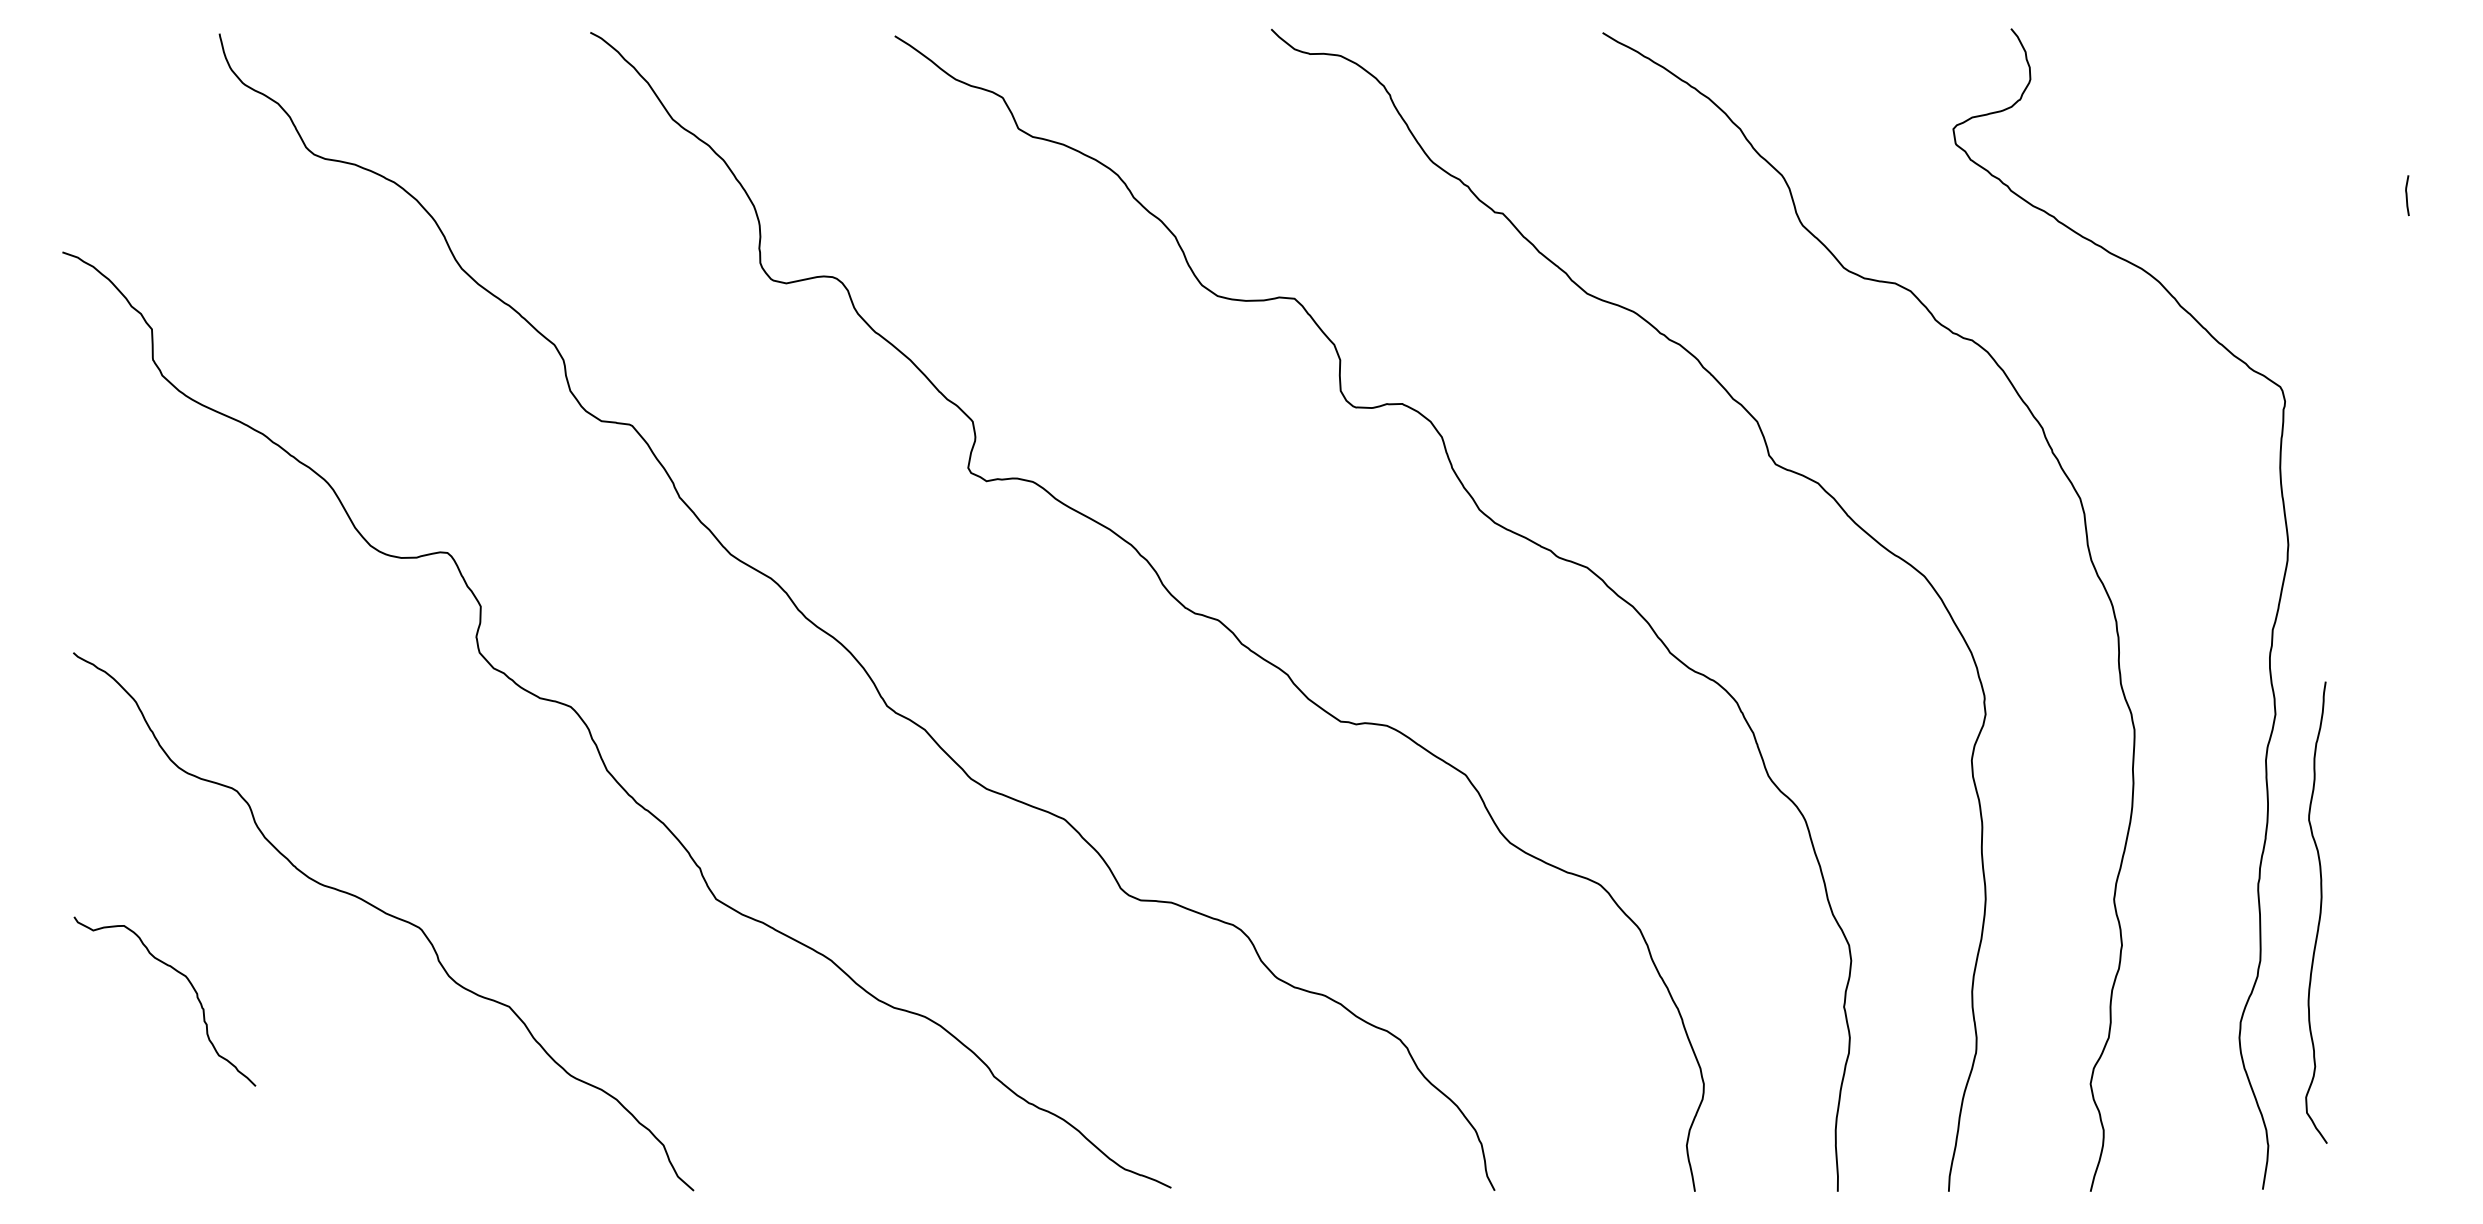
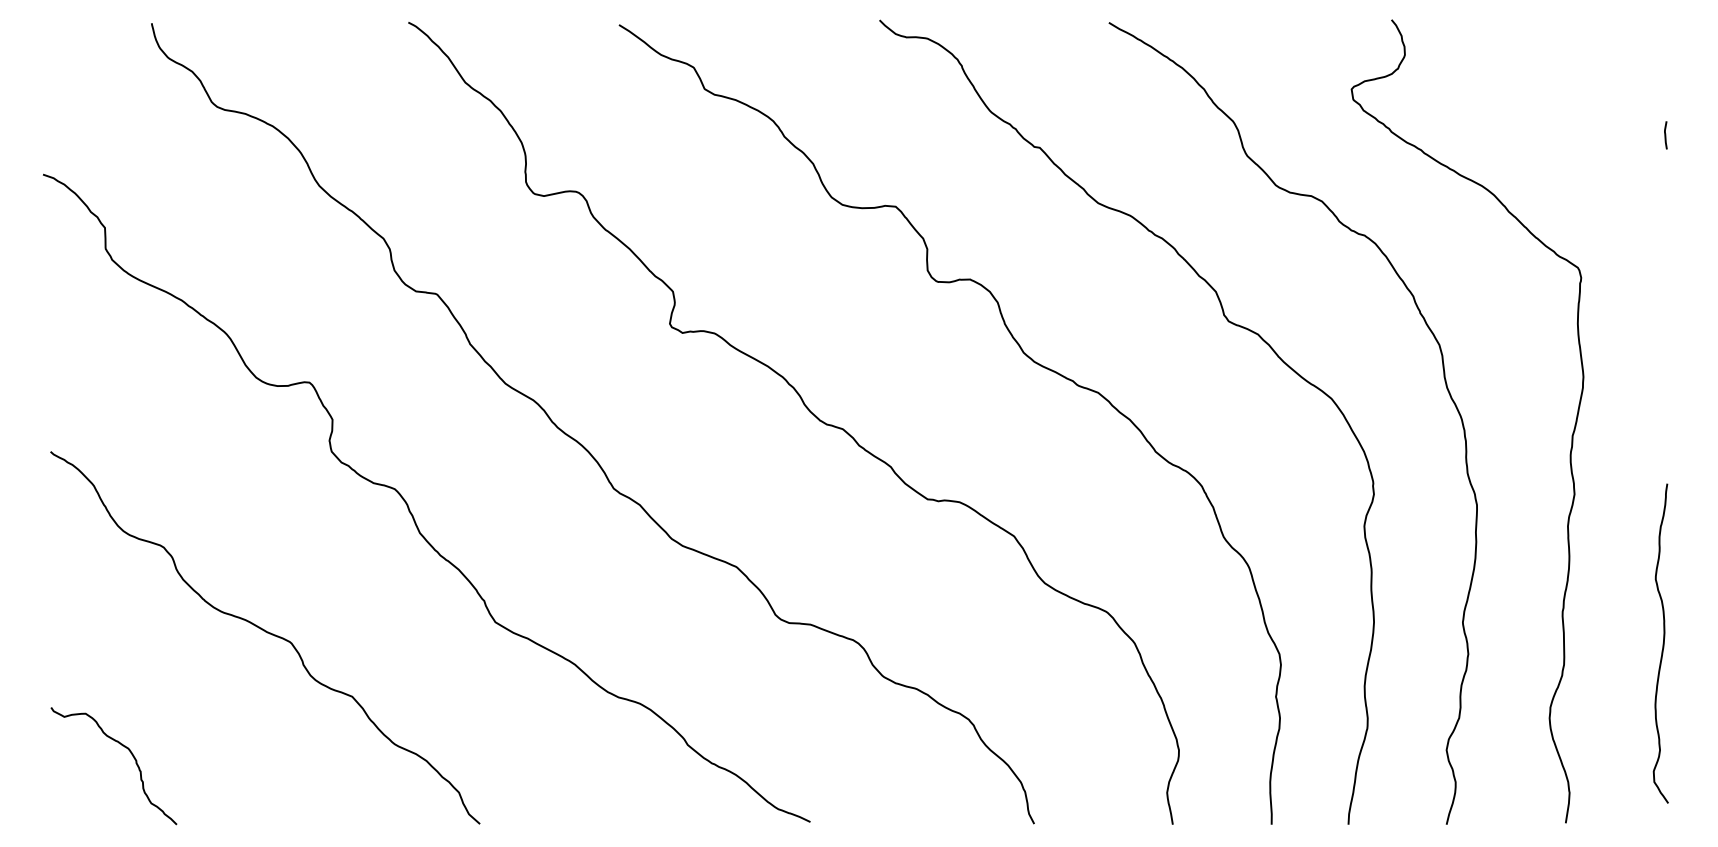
curve: (2318, 912) -> (1662, 643), moved
curve: (188, 983) -> (130, 753), moved

